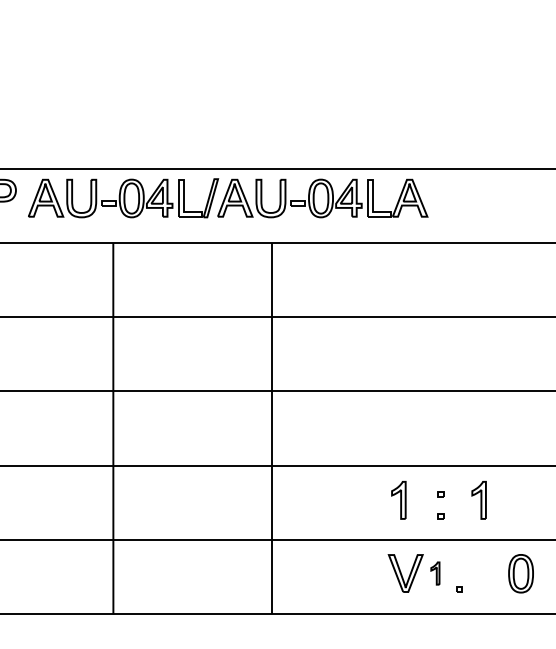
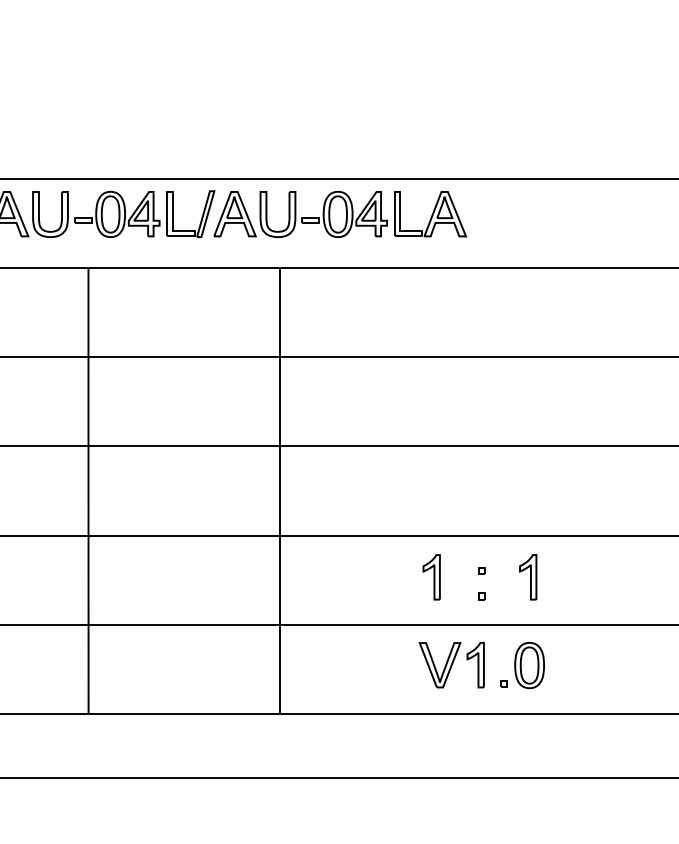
part: (435, 573) -> (475, 665), size x1.67
part: (520, 573) -> (529, 665), moved

